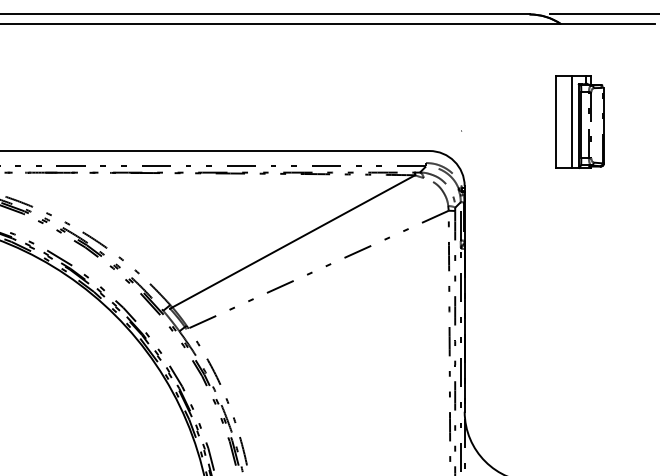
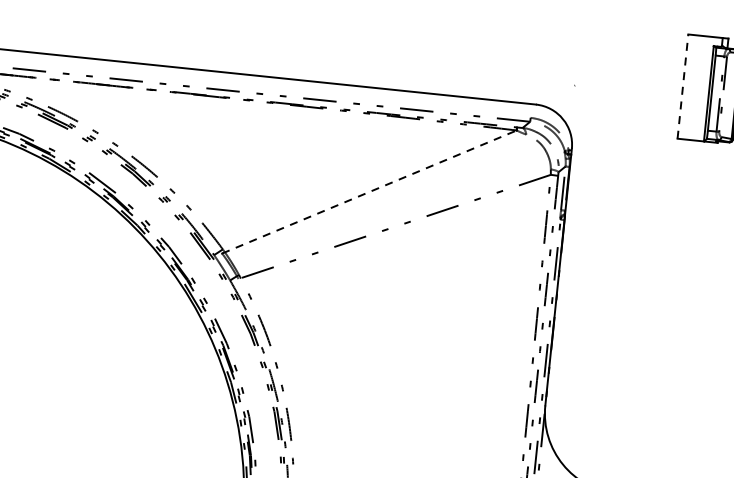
line: (571, 121) -> (701, 87), removed
line: (555, 122) -> (682, 86), solid -> dashed
line: (292, 241) -> (369, 191), solid -> dashed

